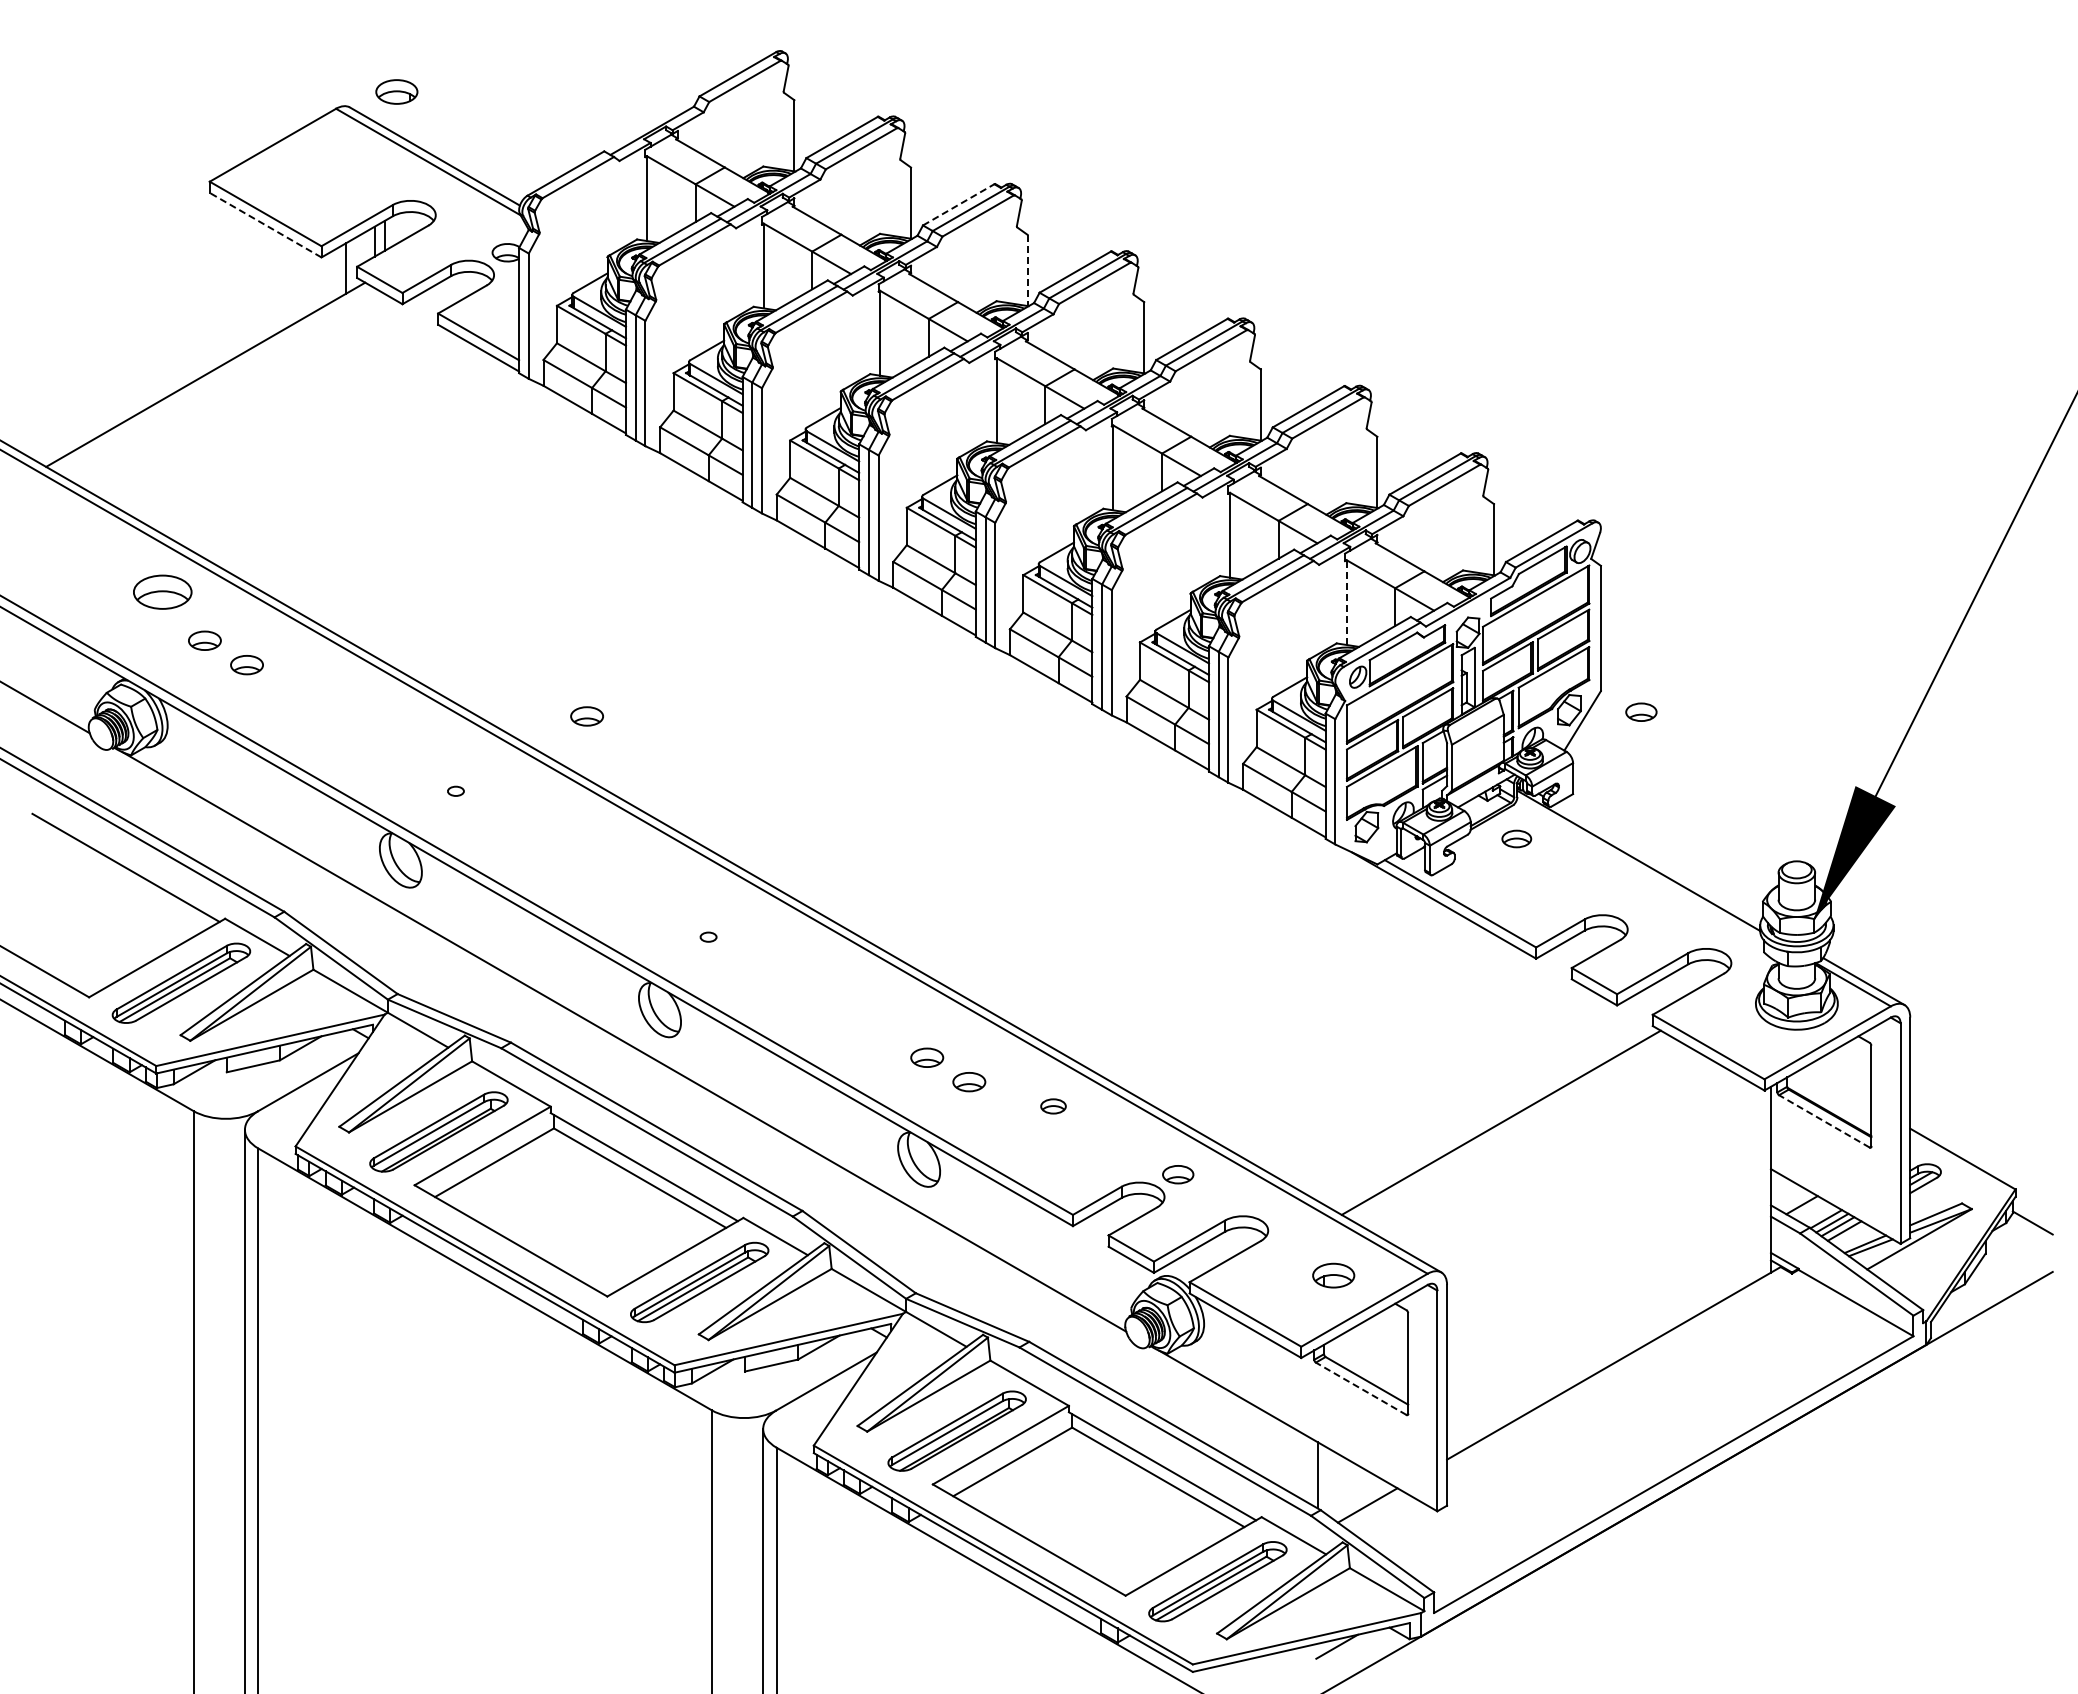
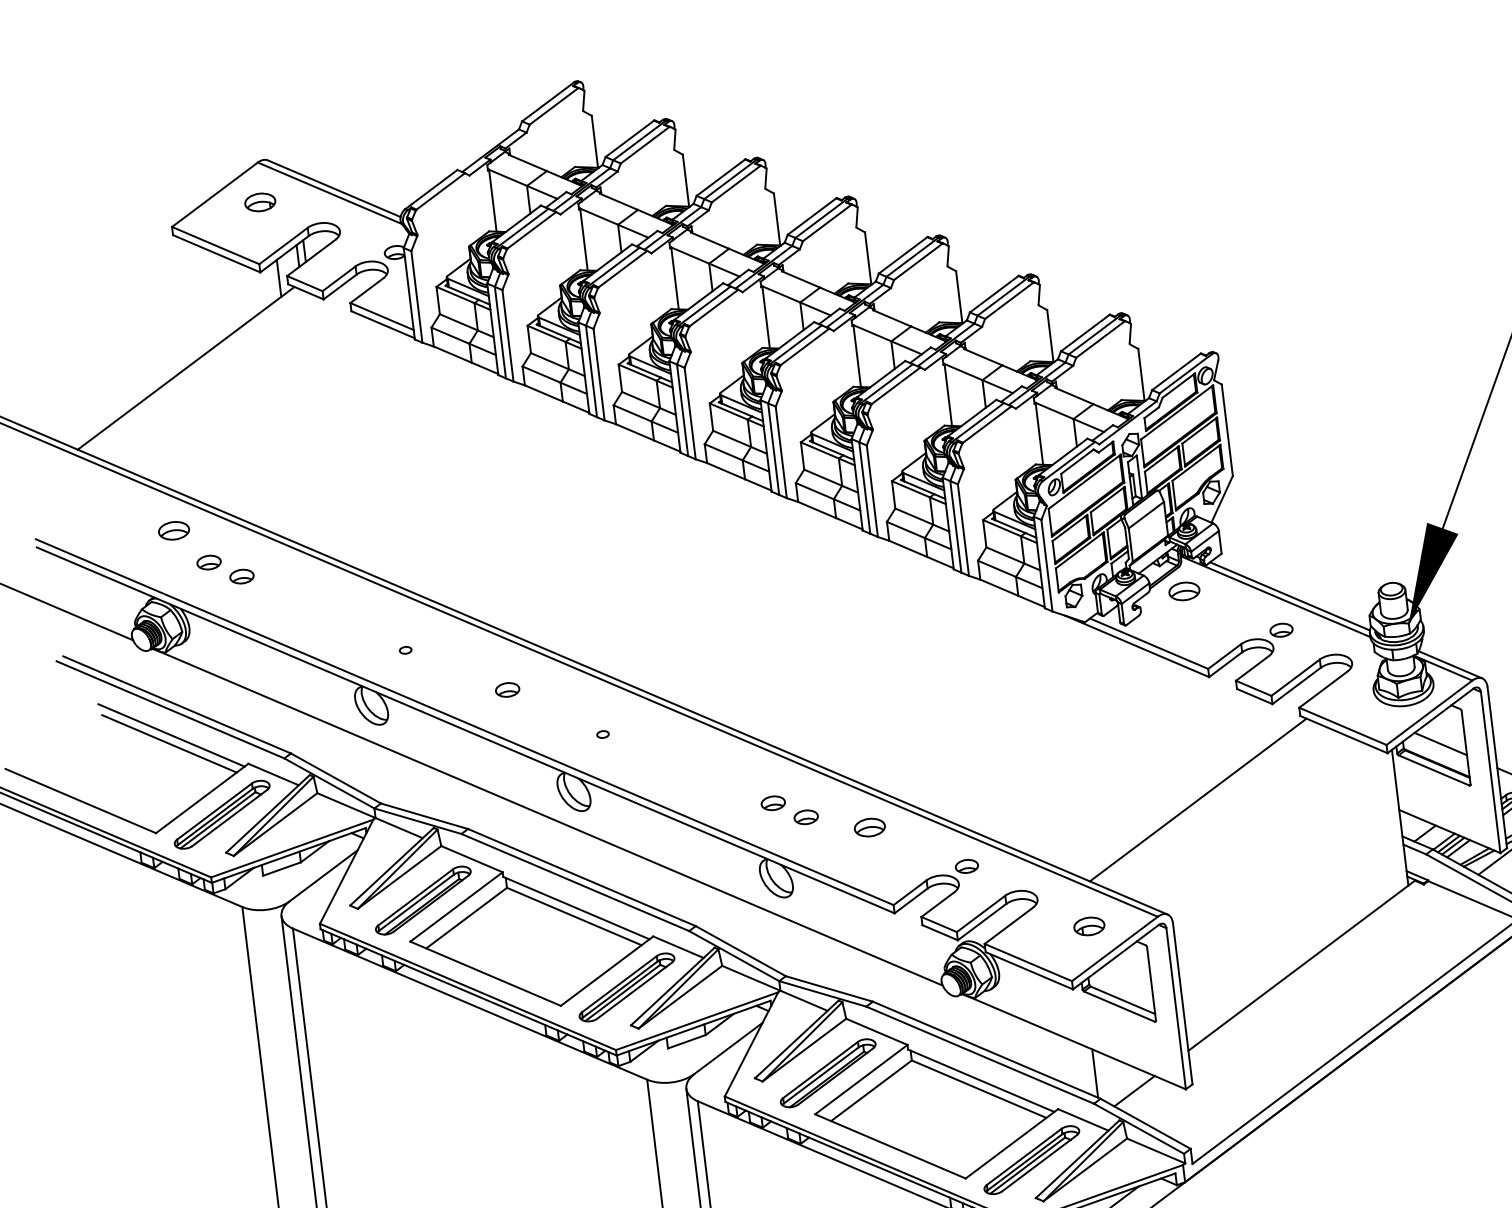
part: (396, 91) -> (259, 202), moved
line: (959, 204) -> (721, 177), dashed -> solid
line: (265, 225) -> (216, 254), dashed -> solid
line: (1027, 270) -> (776, 219), dashed -> solid
part: (162, 591) -> (173, 530), size x0.71
line: (1346, 602) -> (1039, 433), dashed -> solid
part: (1641, 711) -> (1281, 629), moved
part: (586, 716) -> (507, 690), moved
part: (1516, 838) -> (1184, 591), size x1.43
line: (1658, 862) -> (1290, 596), added
line: (121, 878) -> (169, 743), added
line: (1837, 1086) -> (1440, 743), added
part: (1053, 1106) -> (869, 827), size x1.67
line: (1823, 1121) -> (1433, 770), dashed -> solid
line: (1360, 1388) -> (1118, 1006), dashed -> solid

